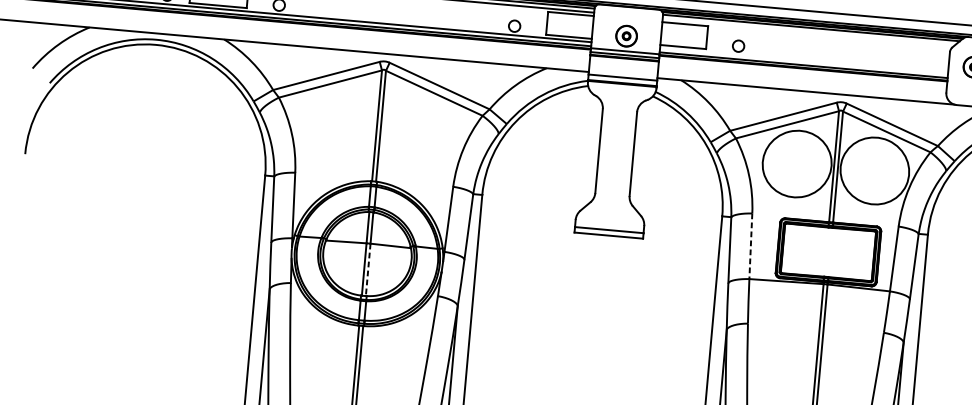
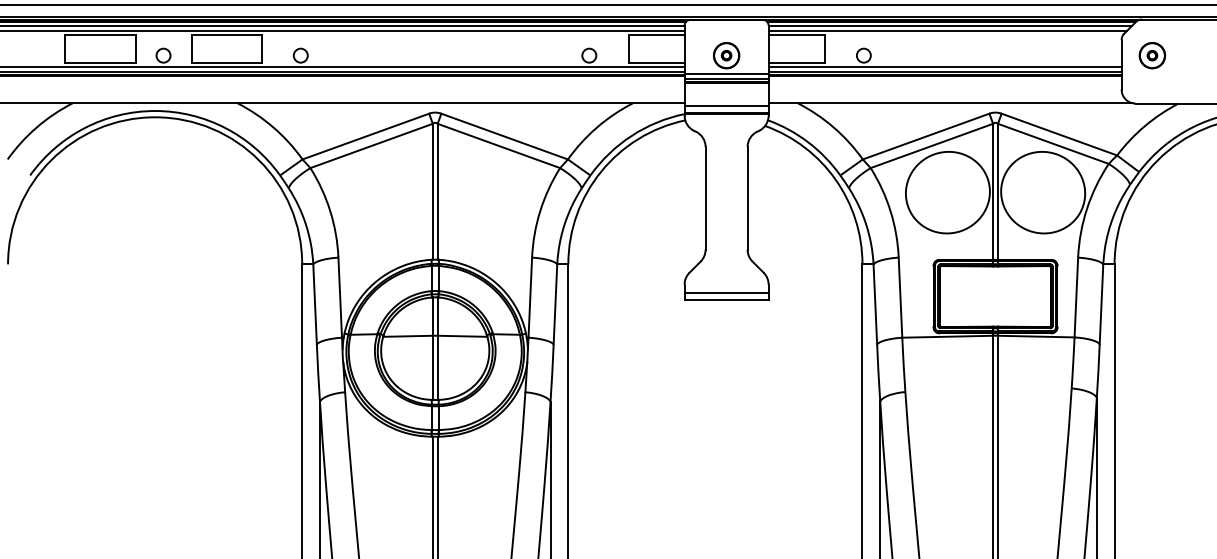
line: (808, 31) -> (947, 30), added
line: (803, 60) -> (944, 66), added
line: (750, 246) -> (900, 298), dashed -> solid
line: (368, 270) -> (437, 368), dashed -> solid

